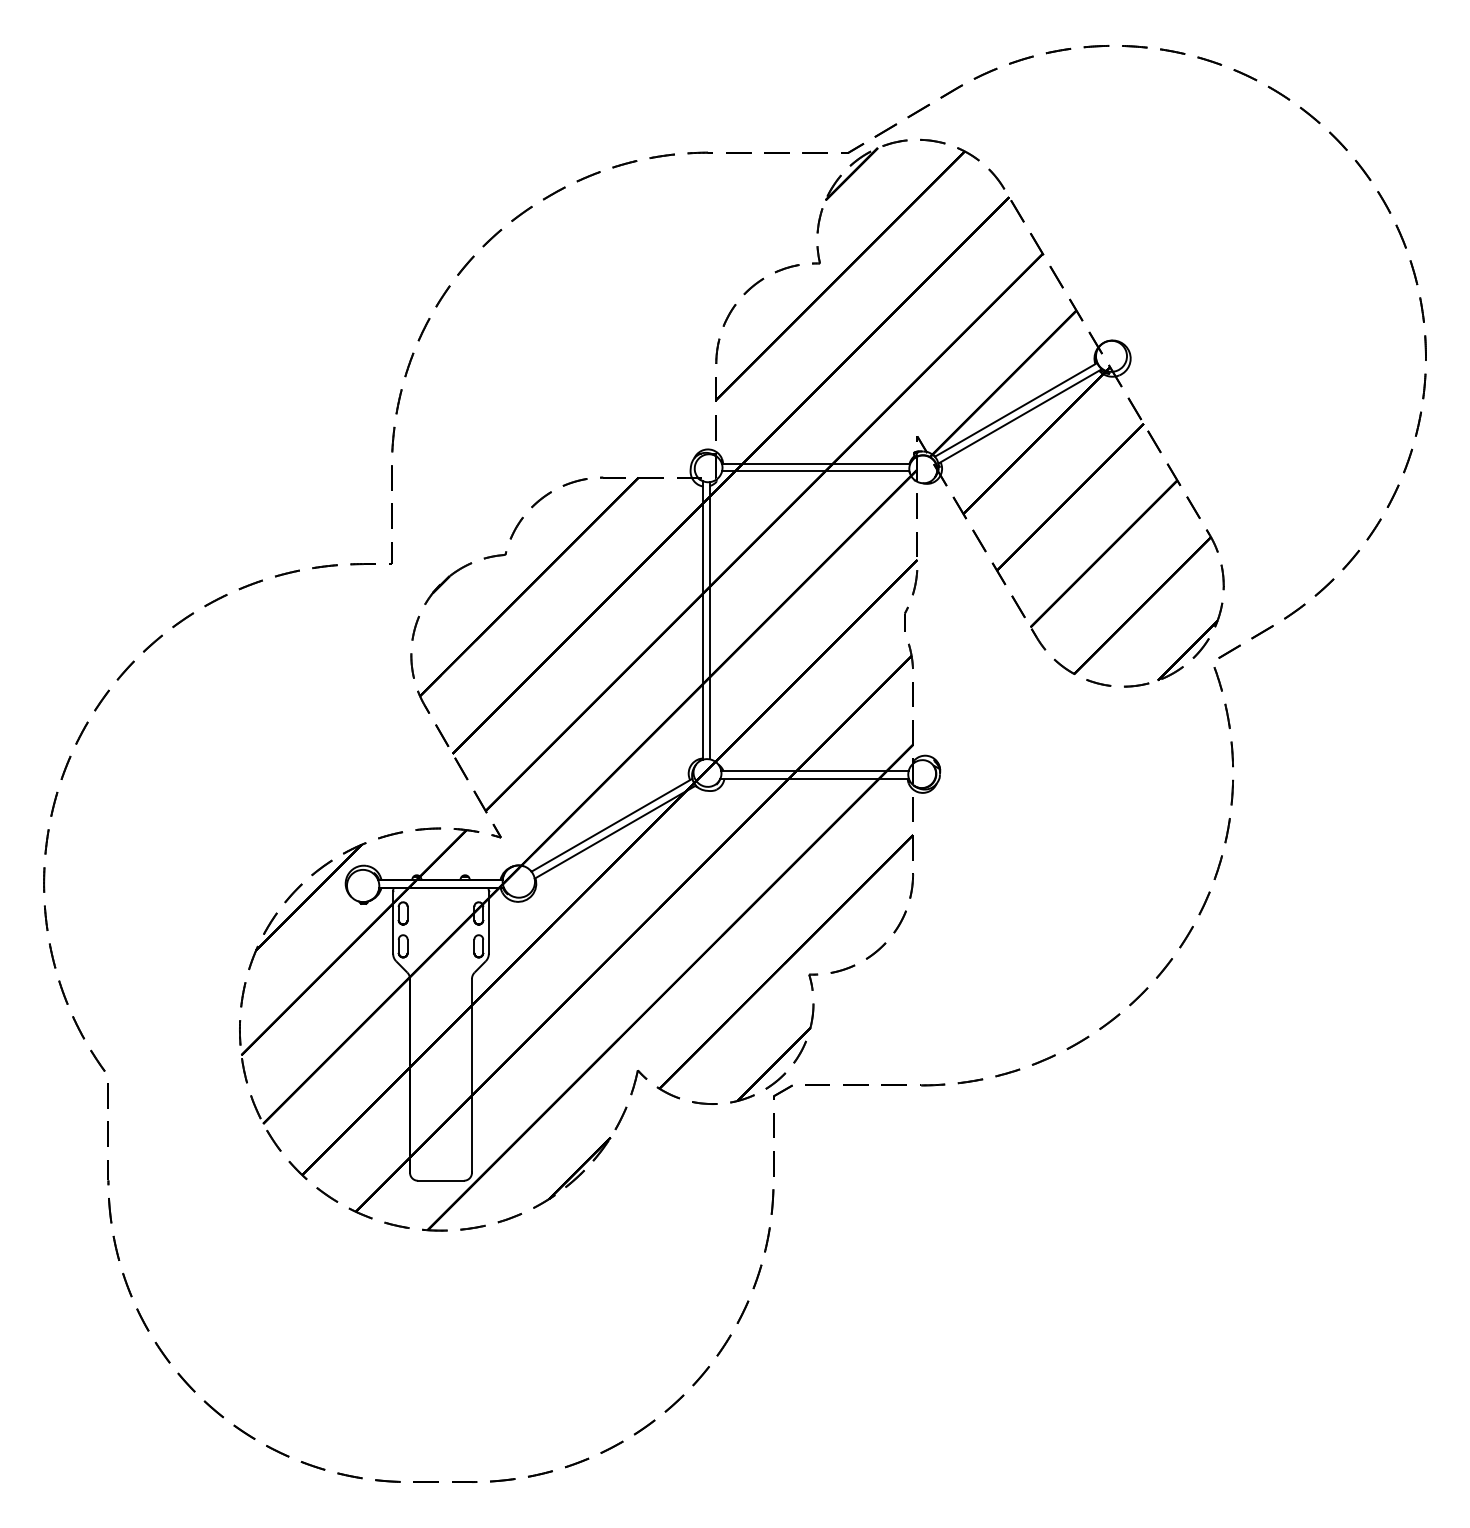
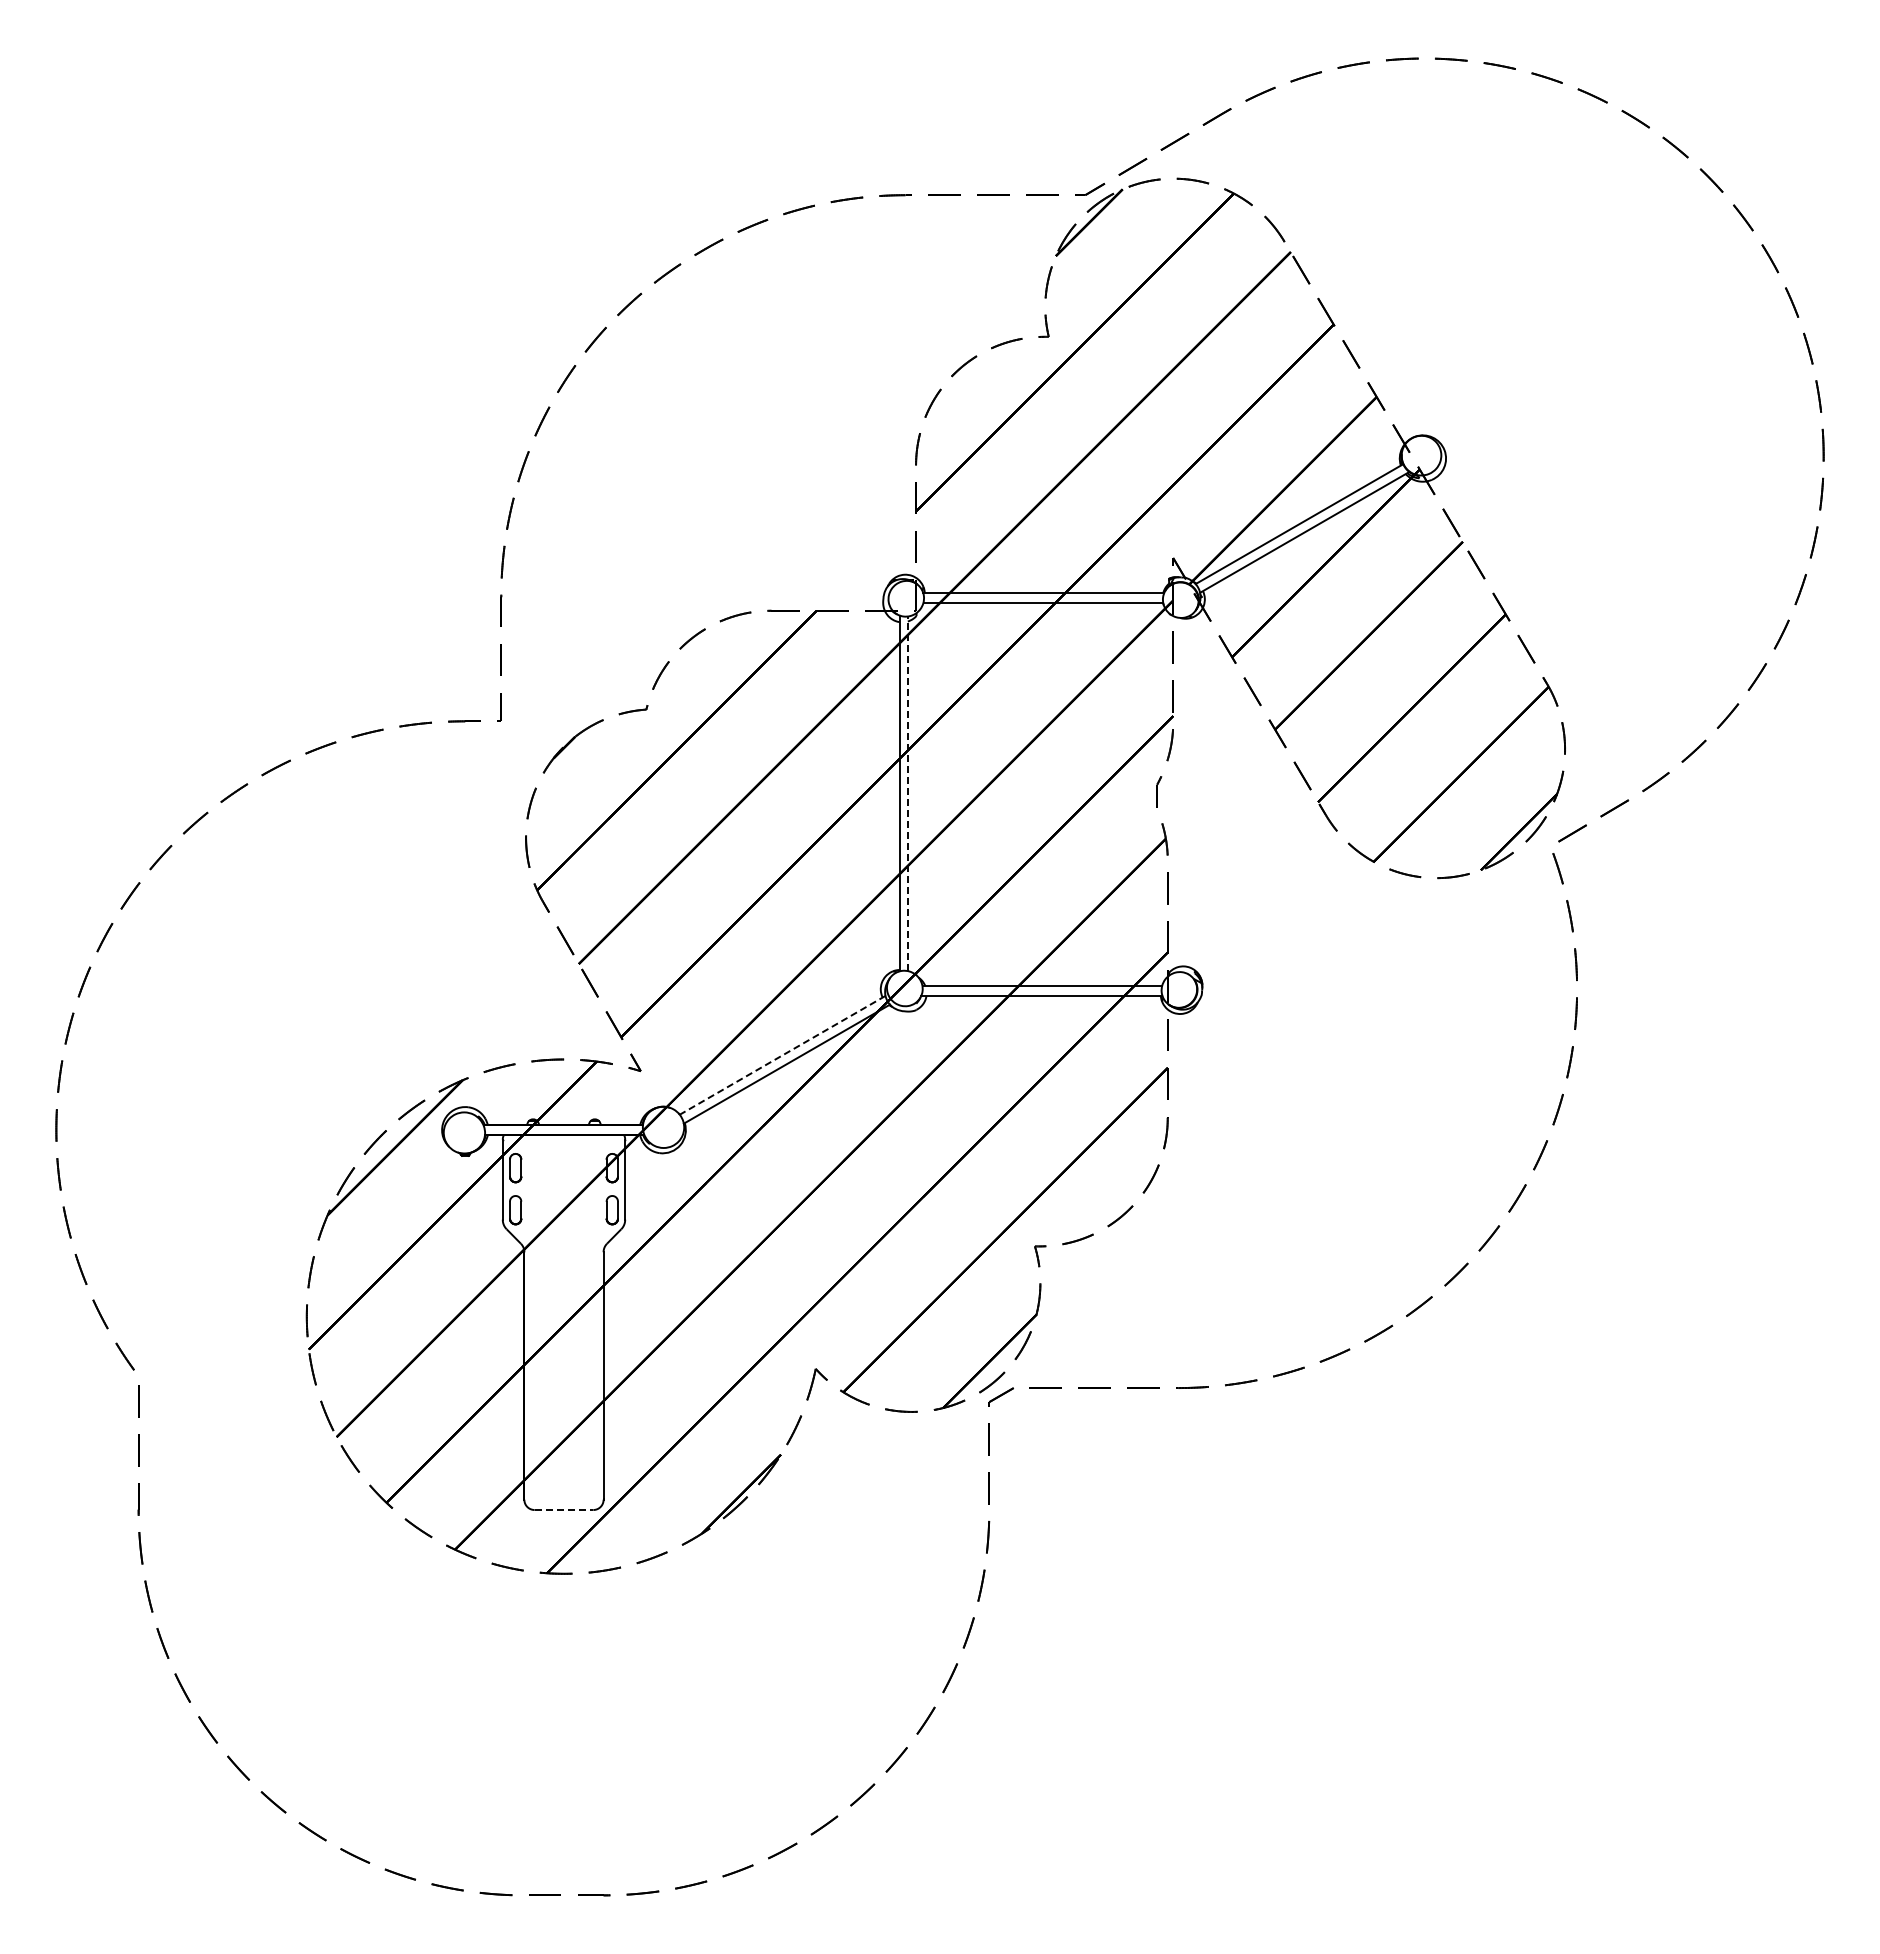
line: (709, 620) -> (907, 793), solid -> dashed
line: (611, 825) -> (782, 1055), solid -> dashed
line: (441, 1181) -> (564, 1510), solid -> dashed

